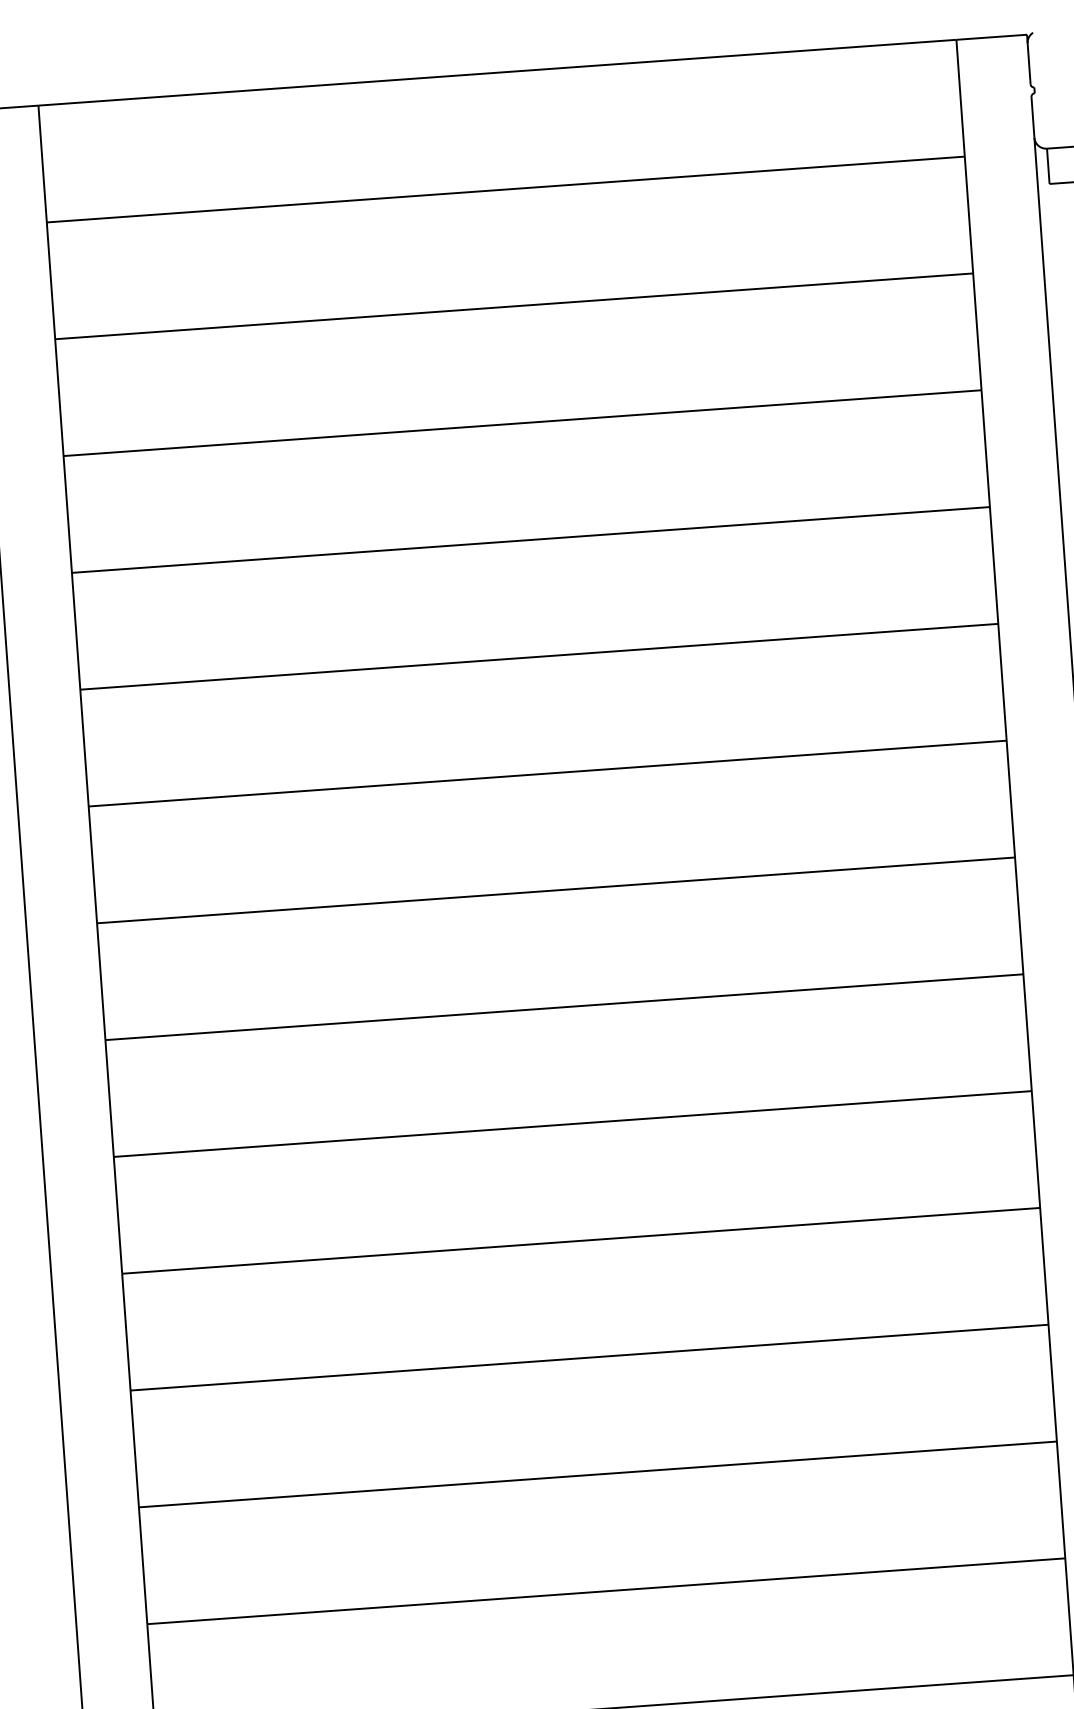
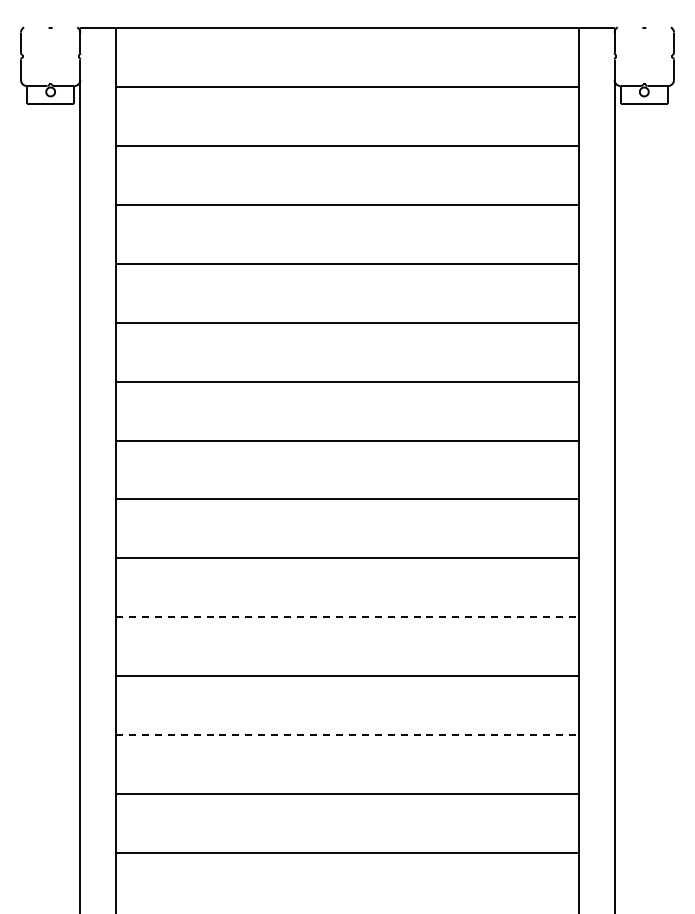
line: (581, 1241) -> (347, 617), solid -> dashed
line: (597, 1475) -> (347, 735), solid -> dashed

